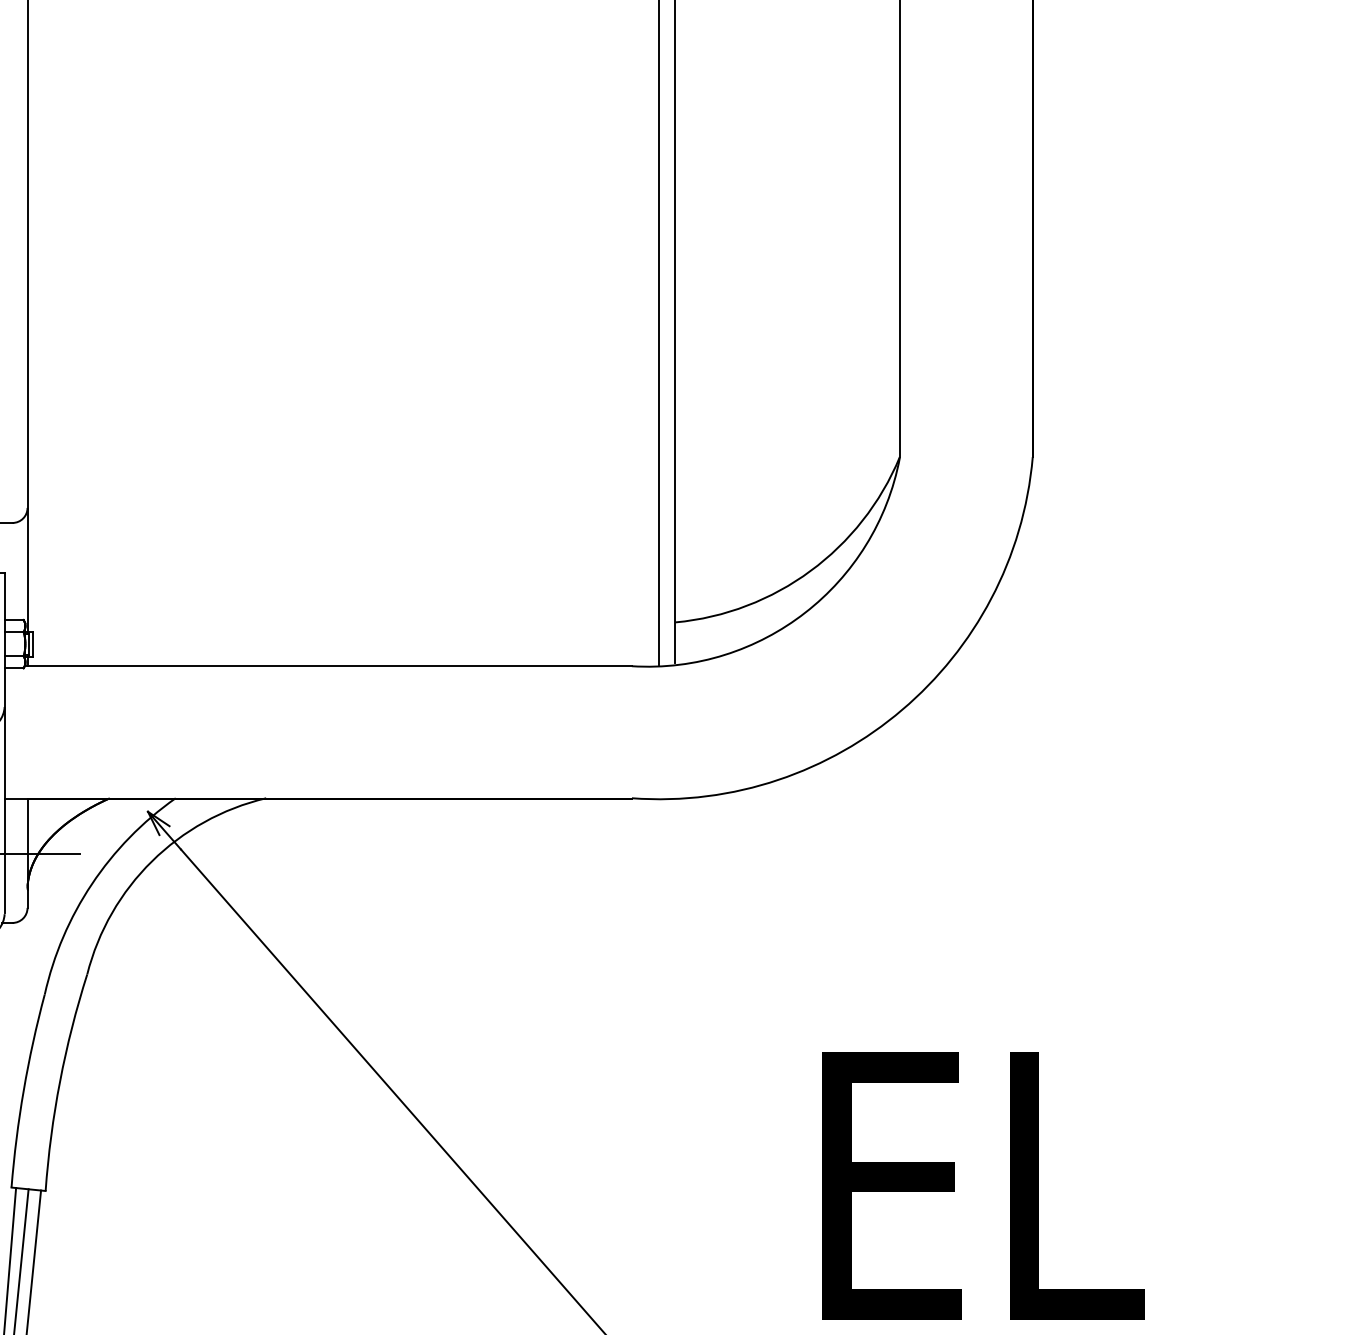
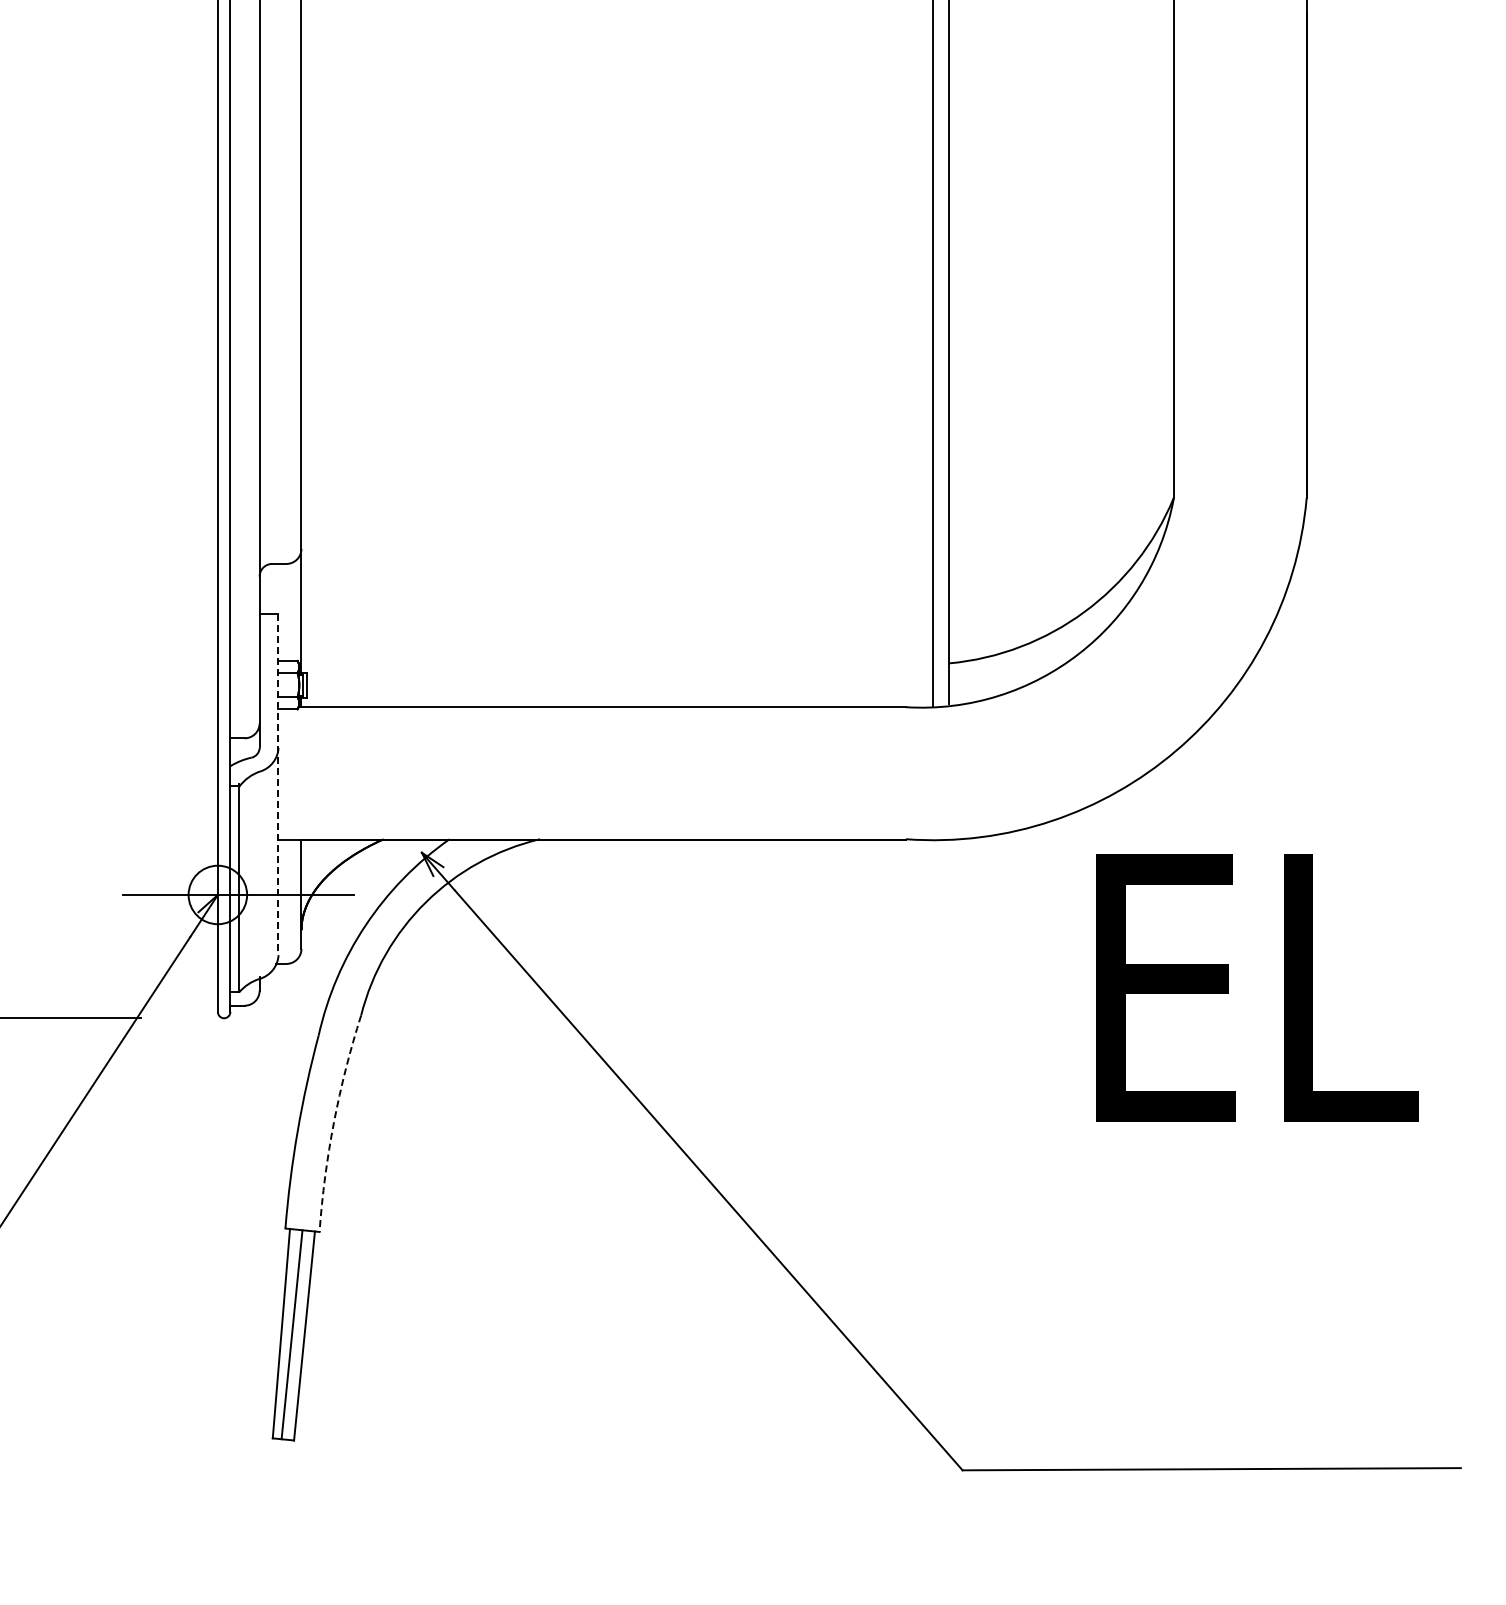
line: (4, 742) -> (278, 783), solid -> dashed
arc: (59, 1081) -> (333, 1122), solid -> dashed
text: (983, 1185) -> (1257, 987), moved

